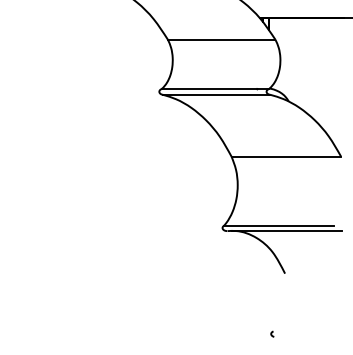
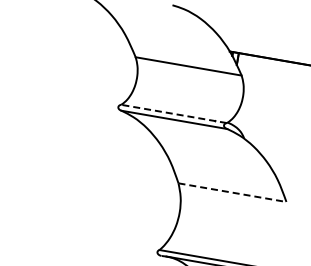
line: (215, 89) -> (174, 114), solid -> dashed
line: (286, 156) -> (232, 192), solid -> dashed

